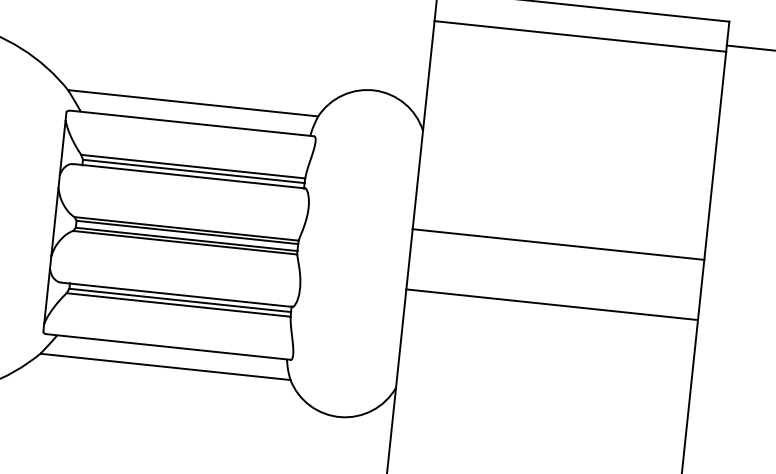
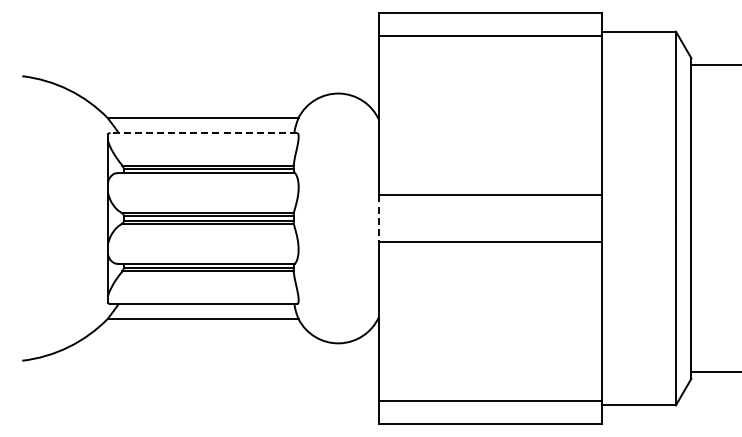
line: (191, 124) -> (203, 133), solid -> dashed
line: (410, 259) -> (379, 218), solid -> dashed

